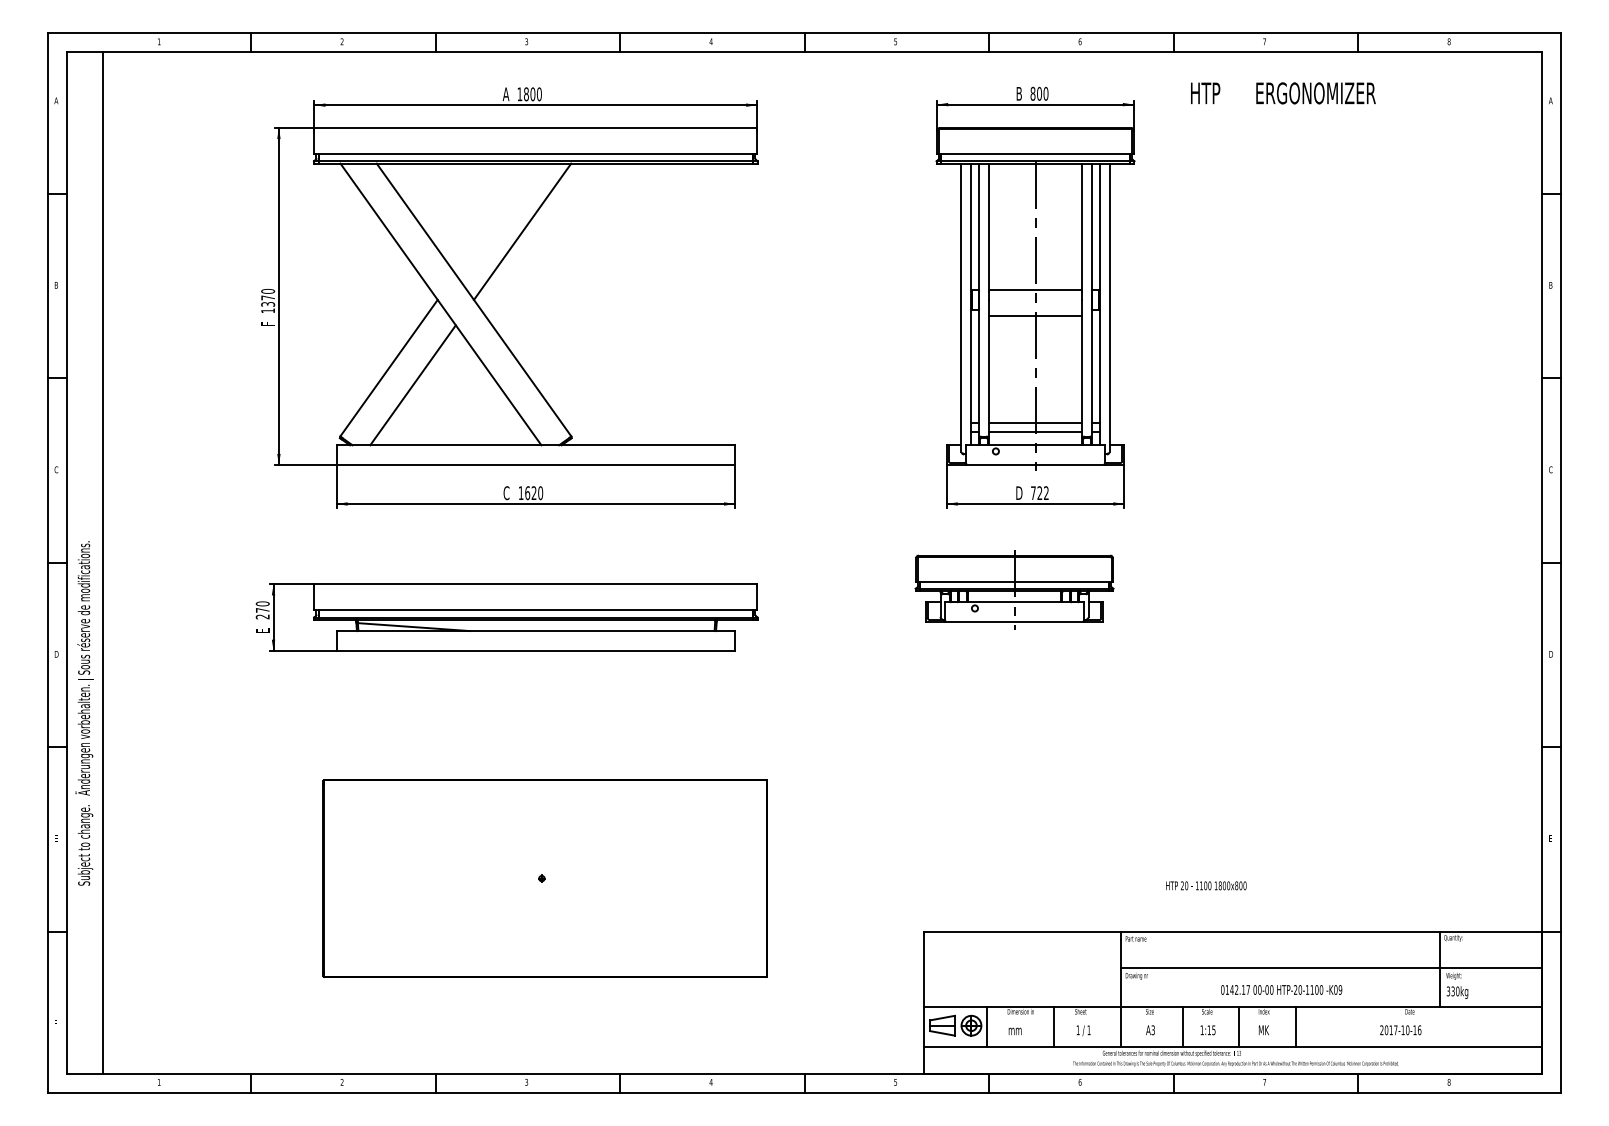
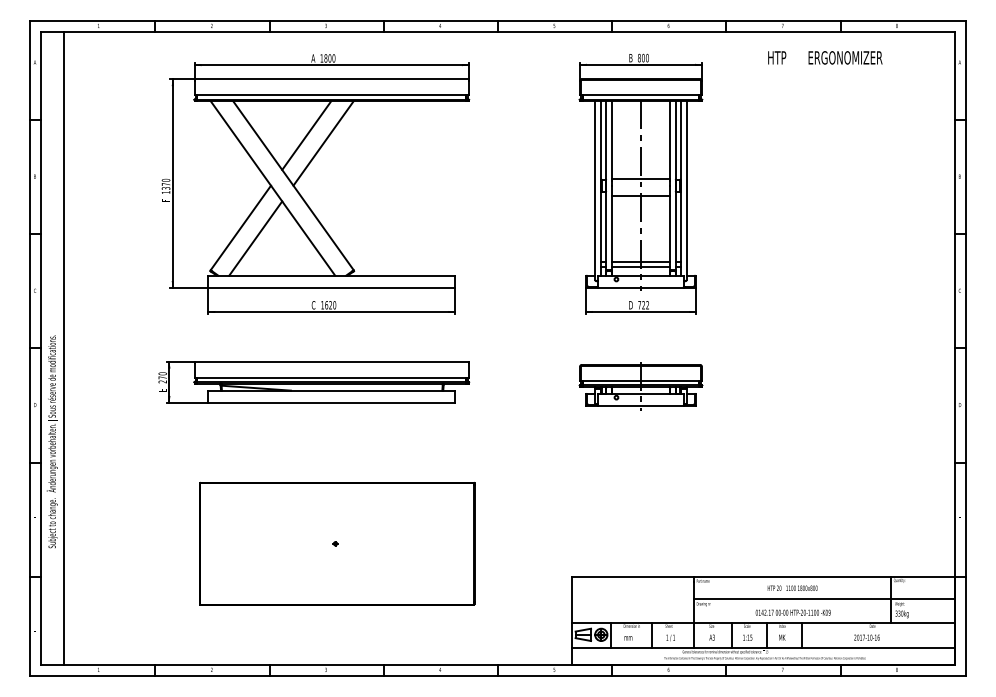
text: (1283, 92) -> (825, 57), moved
line: (495, 218) -> (306, 135), added
part: (1013, 590) -> (640, 386), moved
text: (1206, 884) -> (792, 587), moved

